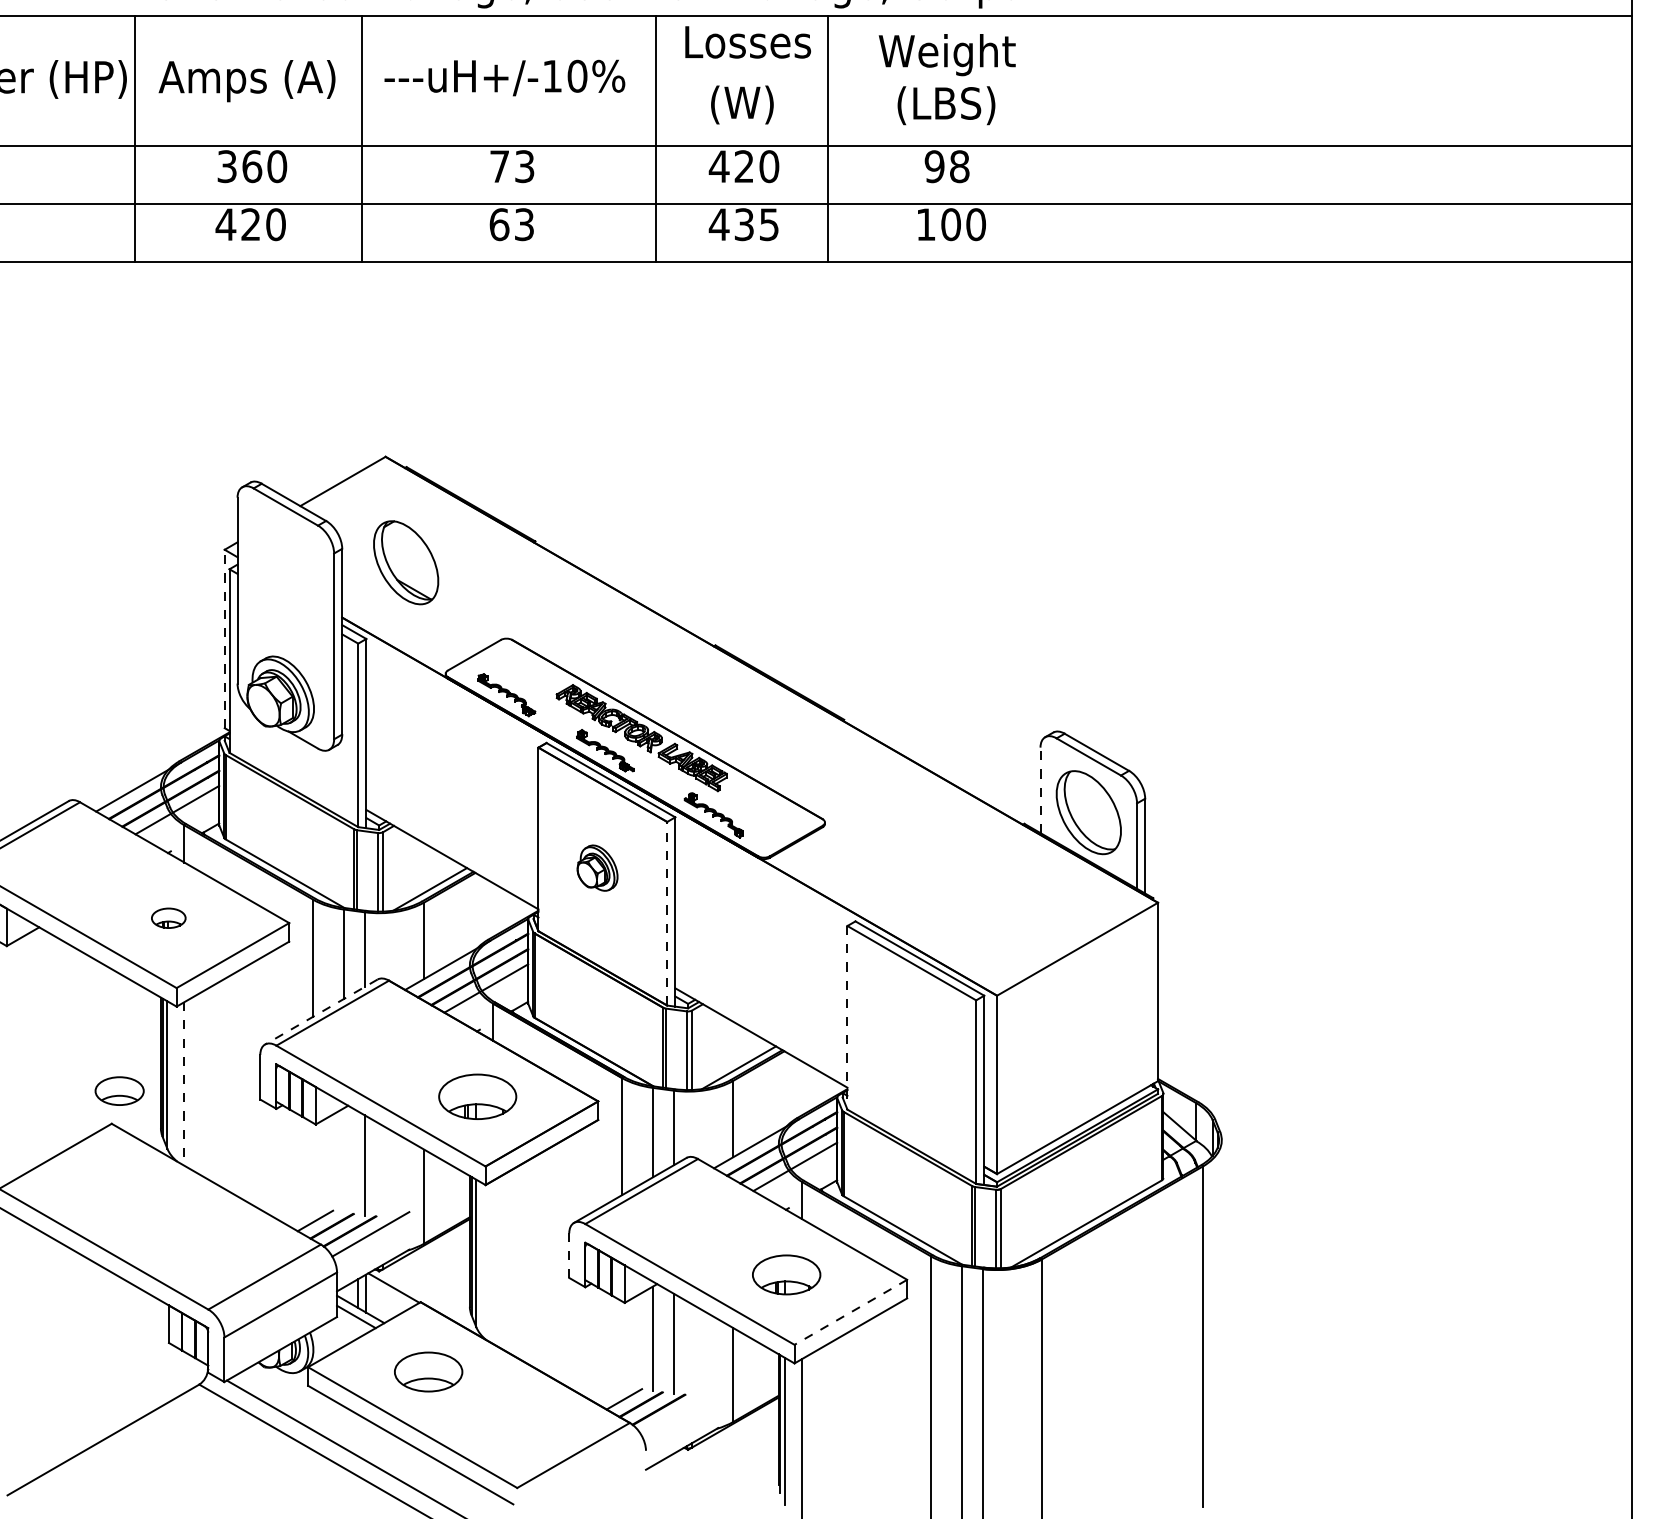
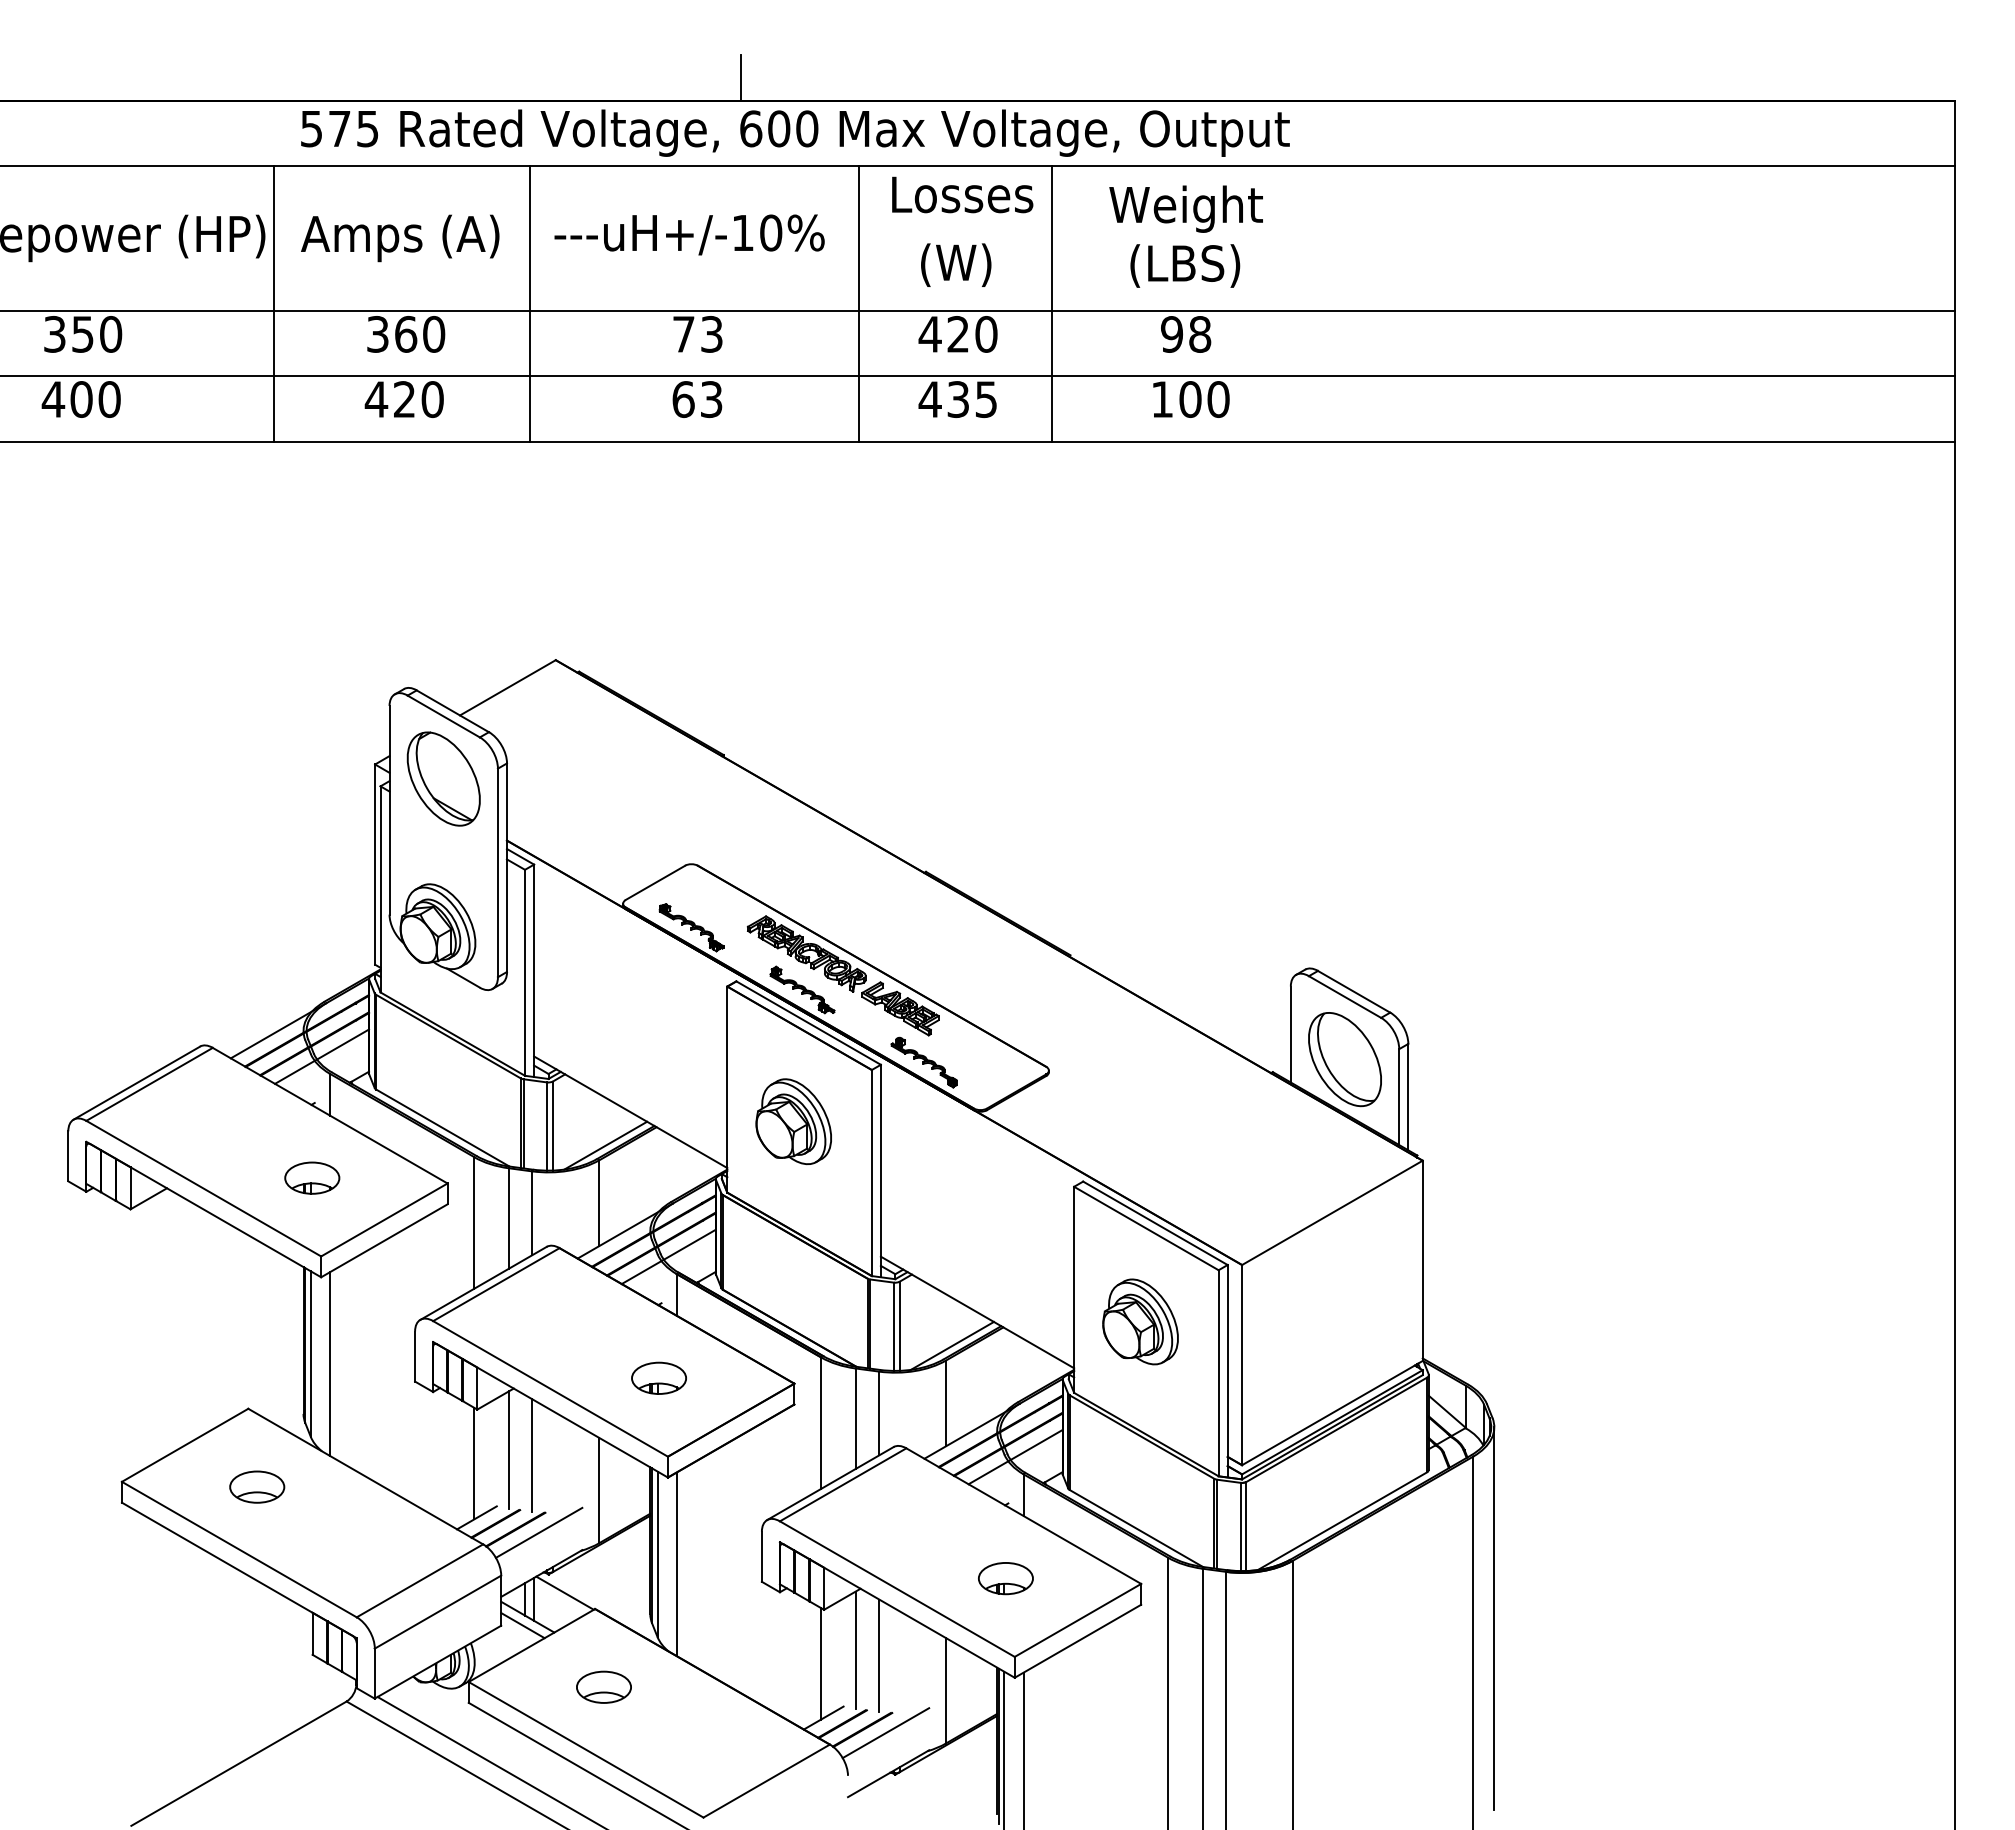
part: (405, 562) -> (443, 778), moved
line: (225, 638) -> (375, 864), dashed -> solid
line: (1040, 790) -> (1290, 1034), dashed -> solid
part: (597, 867) -> (793, 1121), size x1.67
line: (666, 913) -> (871, 1172), dashed -> solid
part: (168, 917) -> (312, 1177), size x1.43
line: (321, 1012) -> (483, 1283), dashed -> solid
line: (847, 1018) -> (1074, 1290), dashed -> solid
part: (906, 1046) -> (1140, 1321), added
line: (184, 1084) -> (329, 1364), dashed -> solid
part: (119, 1090) -> (257, 1486), moved
part: (477, 1095) -> (658, 1377), size x0.62
line: (343, 1160) -> (508, 1449), added
line: (313, 1172) -> (474, 1463), added
line: (568, 1255) -> (761, 1556), dashed -> solid
line: (493, 1262) -> (676, 1564), added
part: (786, 1274) -> (1005, 1578), size x0.71
line: (1221, 1310) -> (1494, 1618), added
line: (850, 1312) -> (1077, 1620), dashed -> solid
line: (622, 1350) -> (821, 1663), added
part: (428, 1371) -> (603, 1686), size x0.71
line: (679, 1413) -> (885, 1733), added

